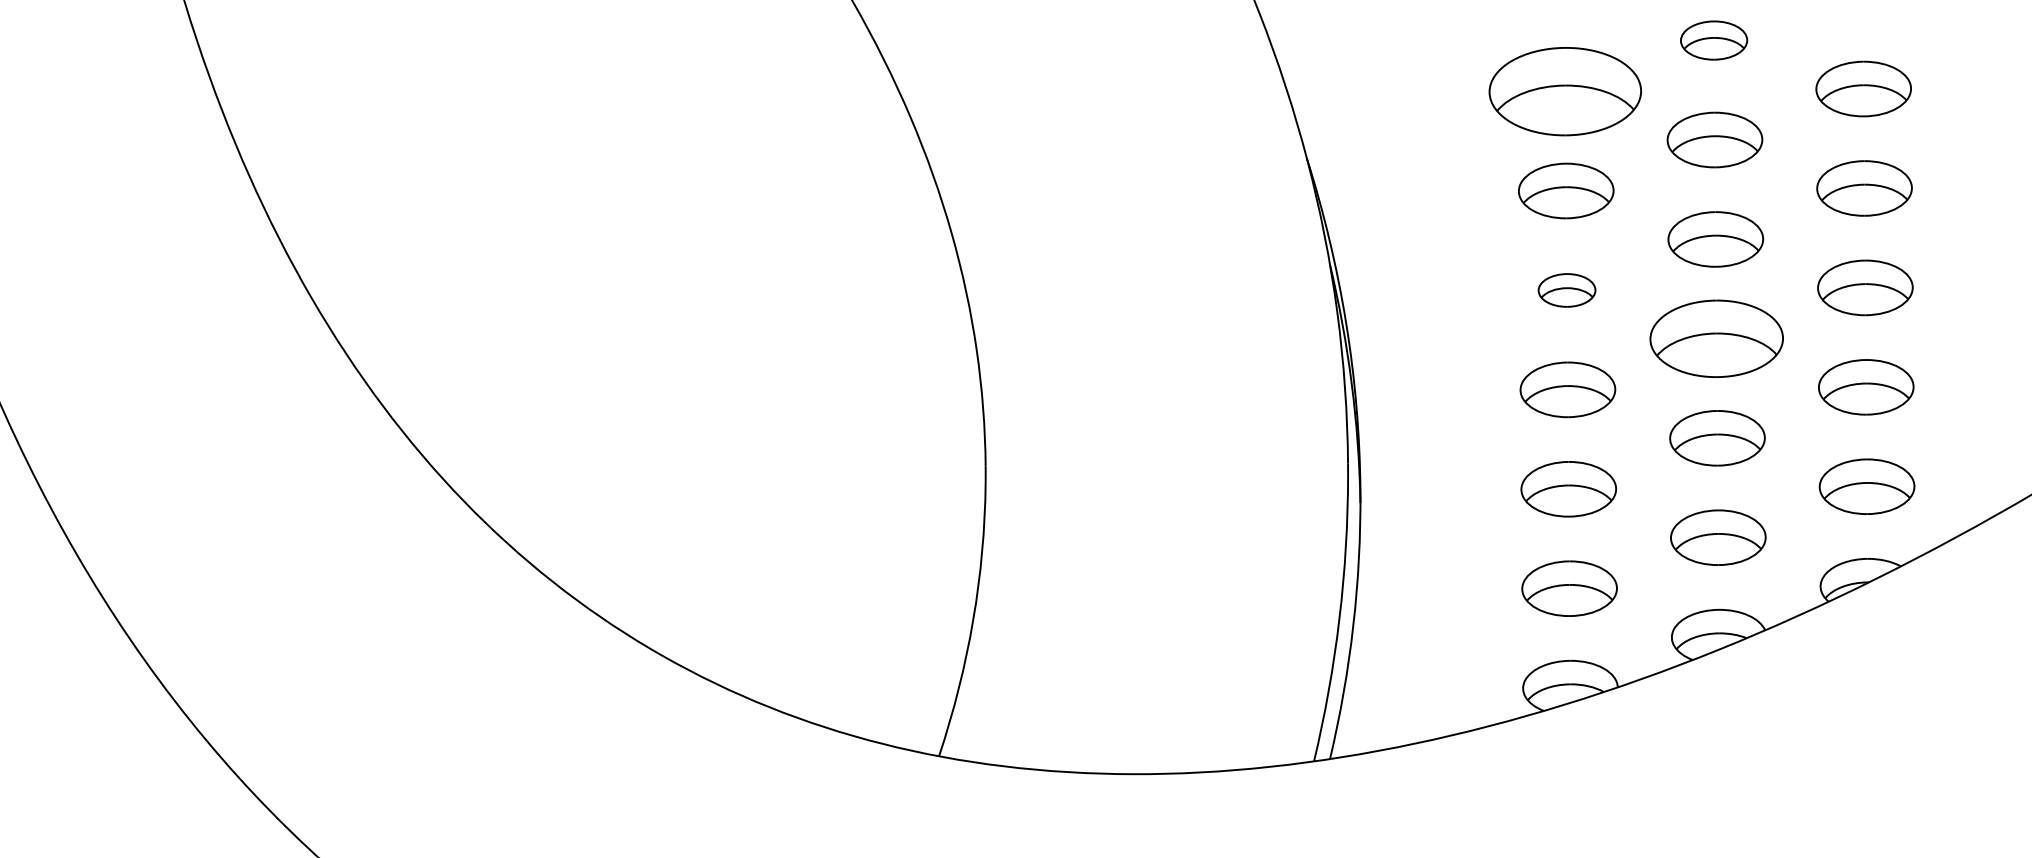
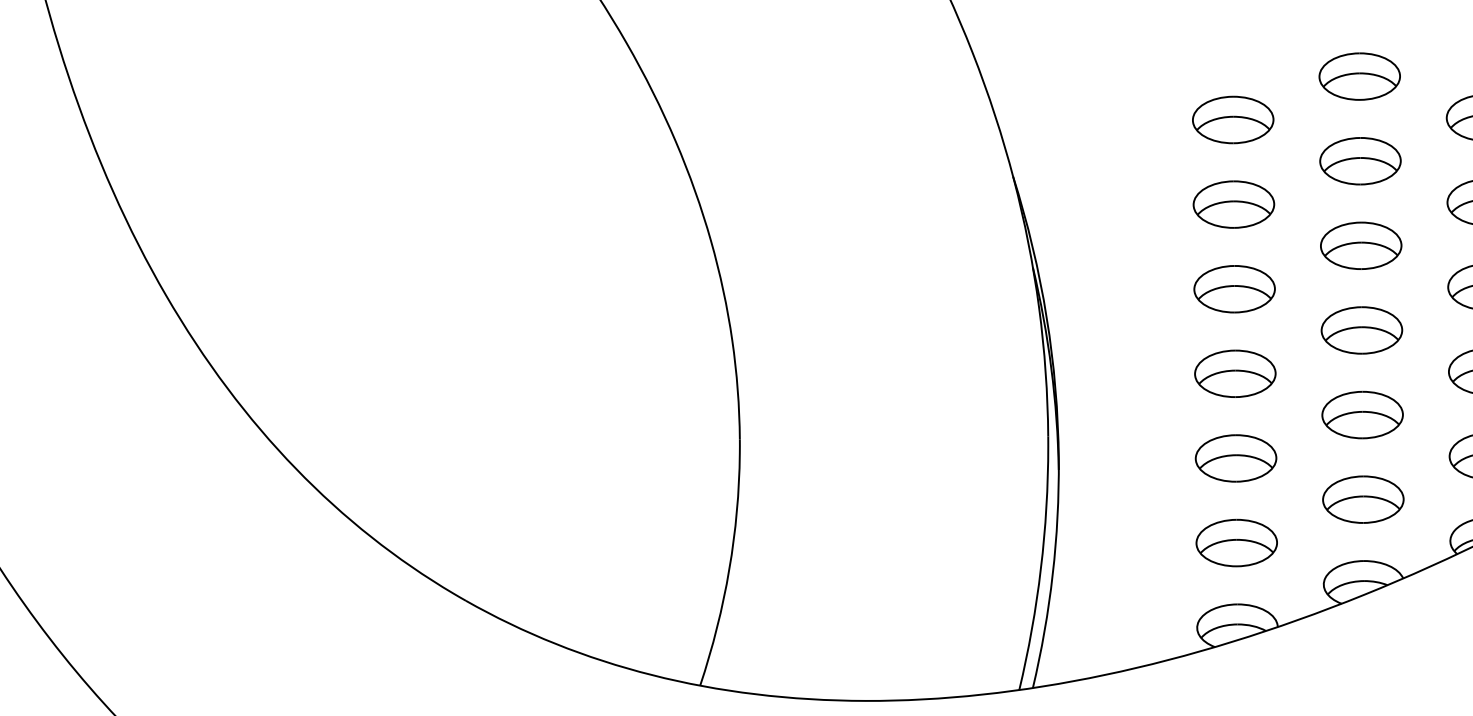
part: (1713, 40) -> (1359, 76), size x1.43
part: (1565, 91) -> (1233, 119), size x0.62
part: (1566, 290) -> (1234, 289), size x1.67
part: (1716, 338) -> (1361, 330), size x0.71

